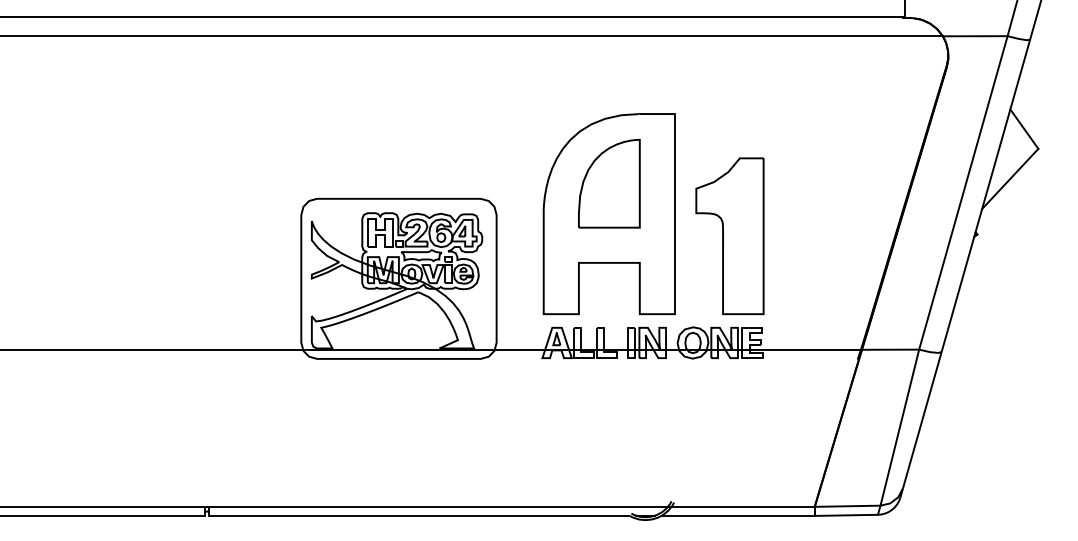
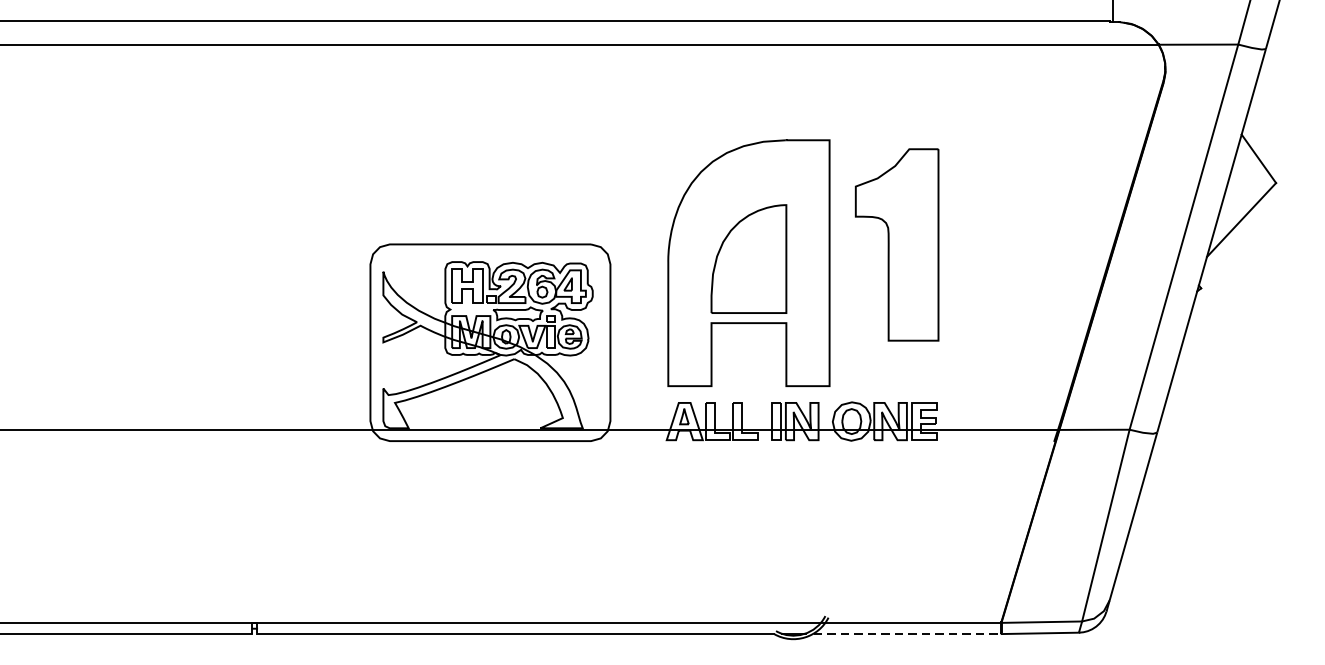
part: (609, 183) -> (749, 258), moved
part: (729, 236) -> (896, 245), moved
line: (738, 515) -> (907, 633), solid -> dashed

